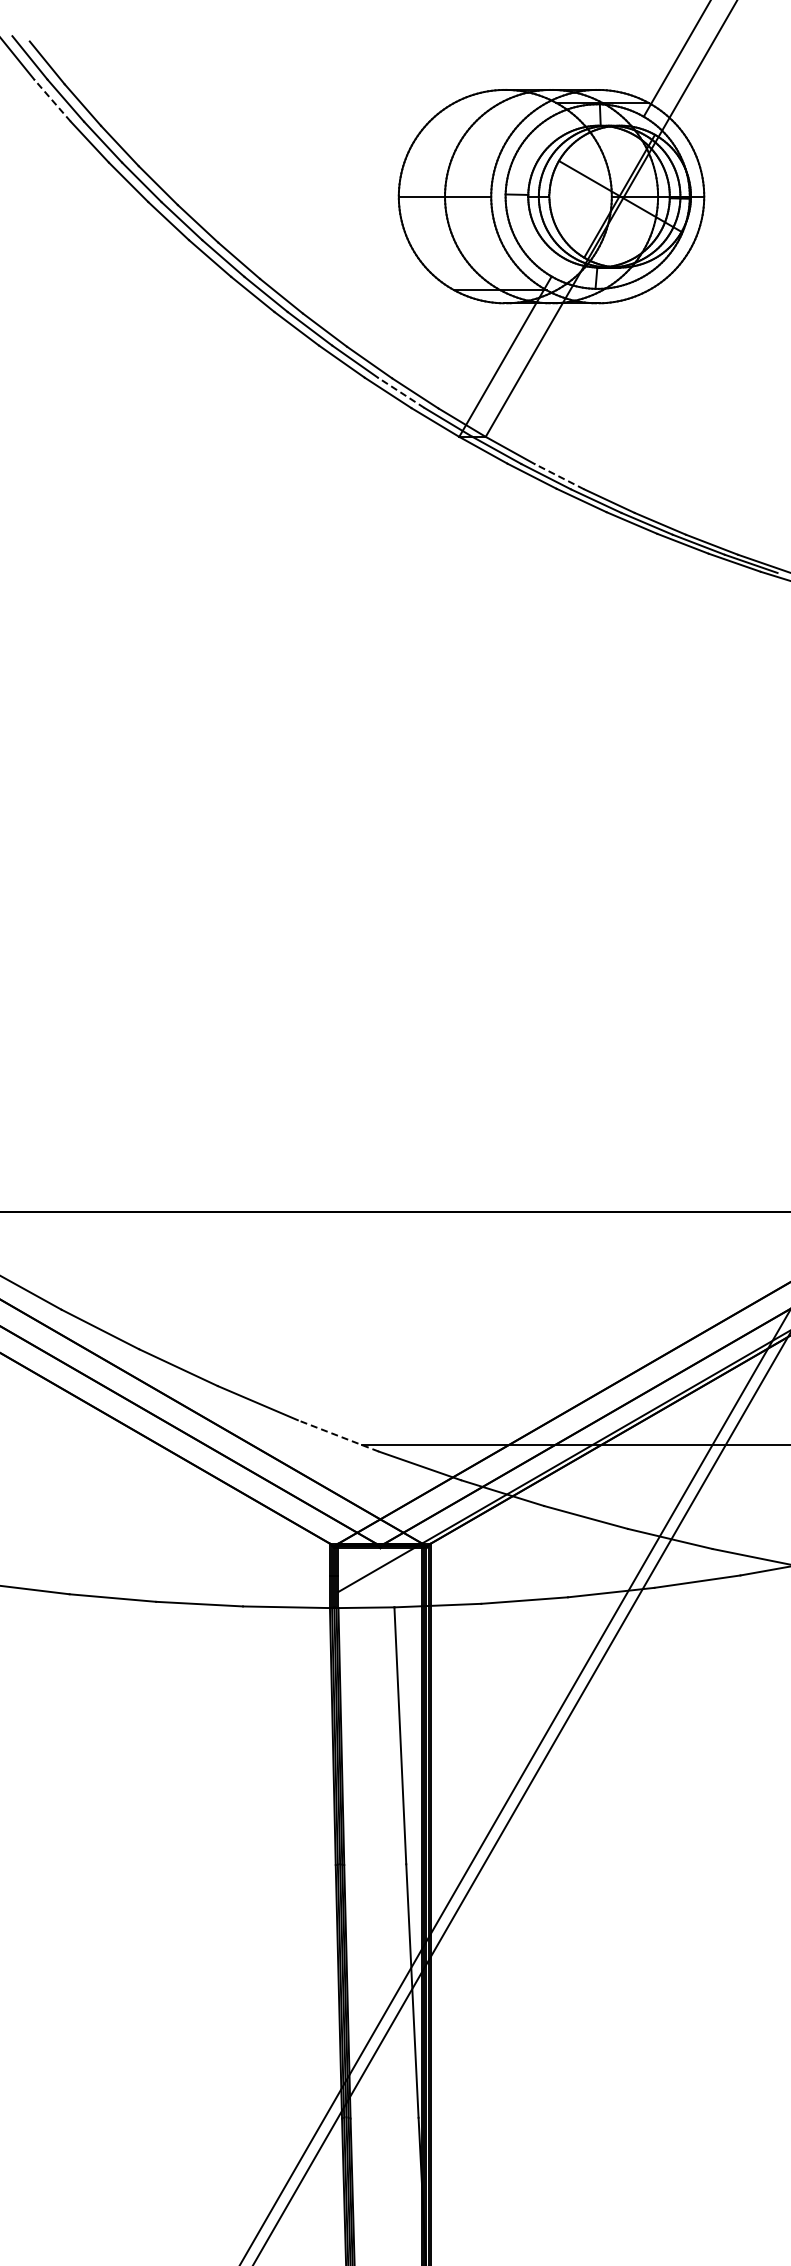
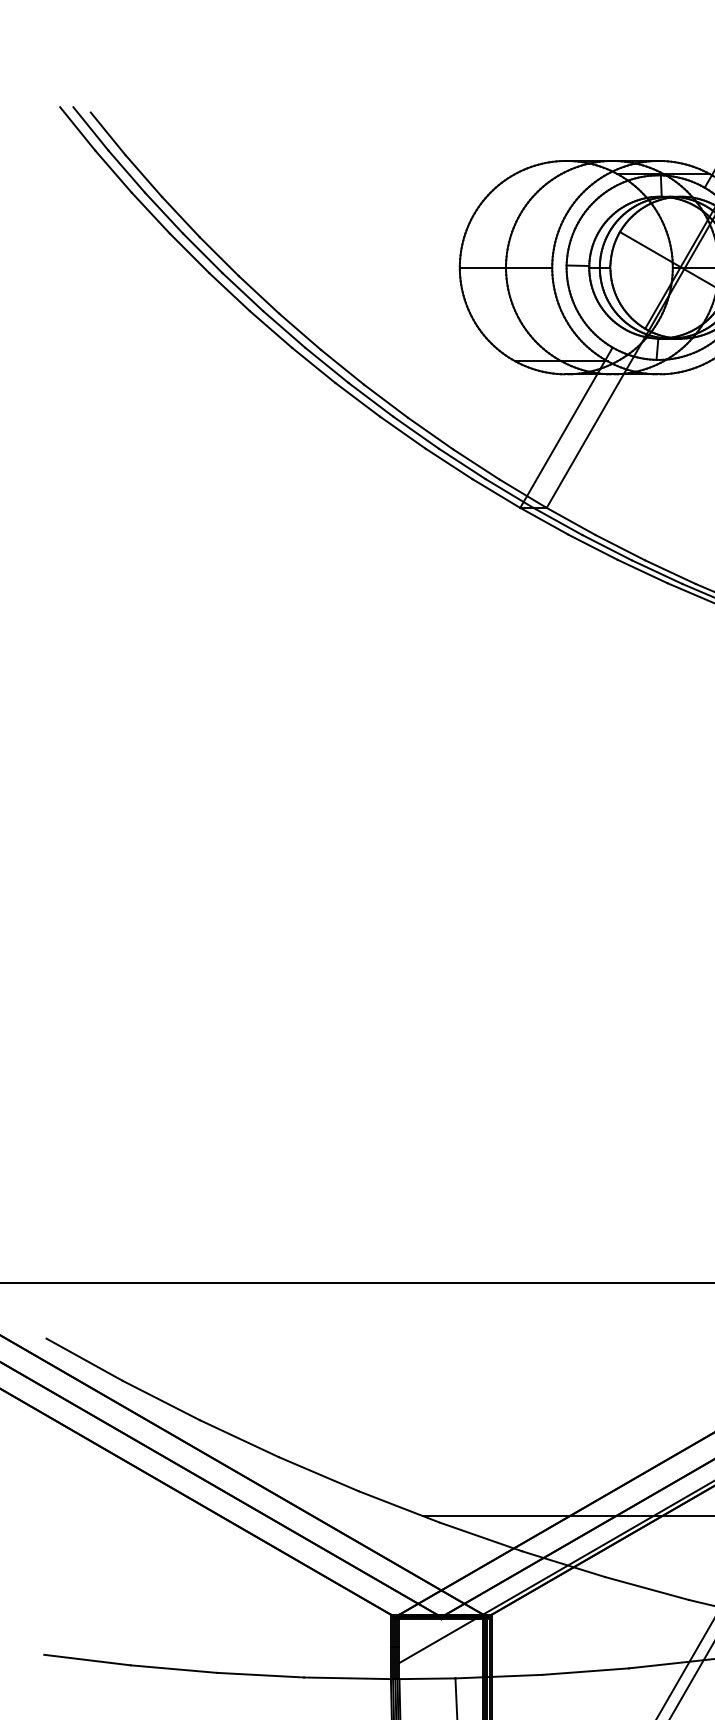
line: (52, 100) -> (113, 171), dashed -> solid
line: (401, 392) -> (462, 463), dashed -> solid
line: (559, 476) -> (620, 547), dashed -> solid
line: (337, 1435) -> (398, 1506), dashed -> solid

